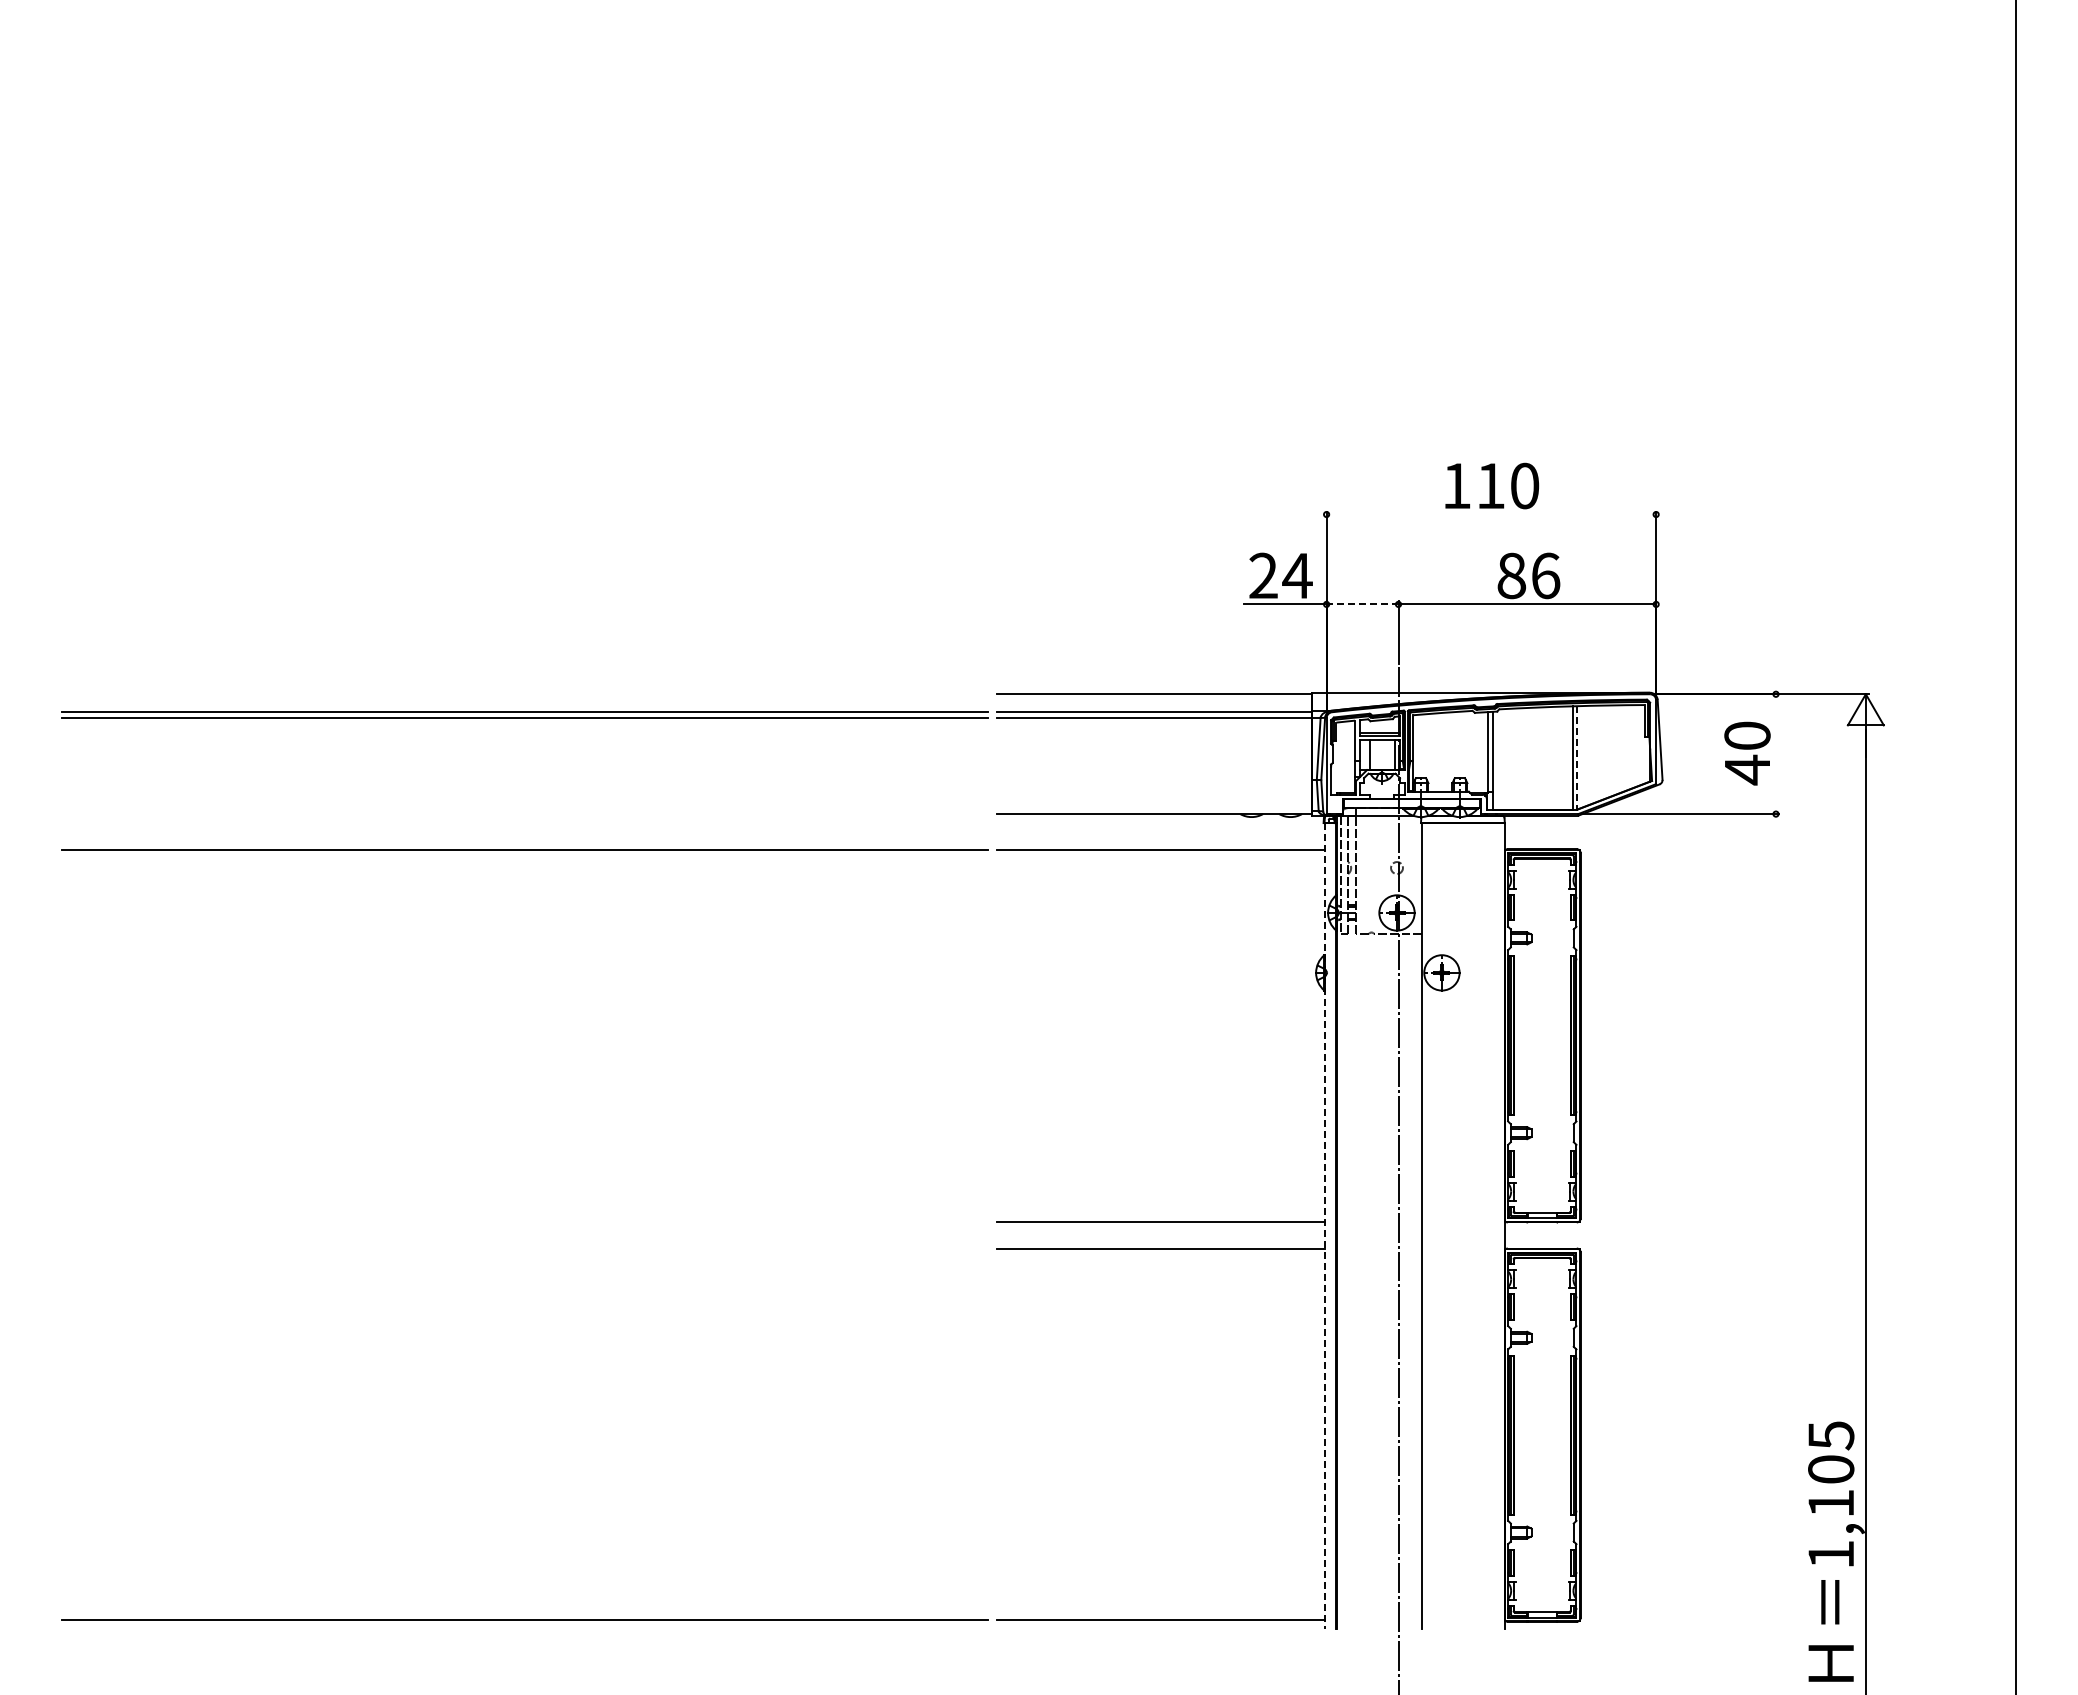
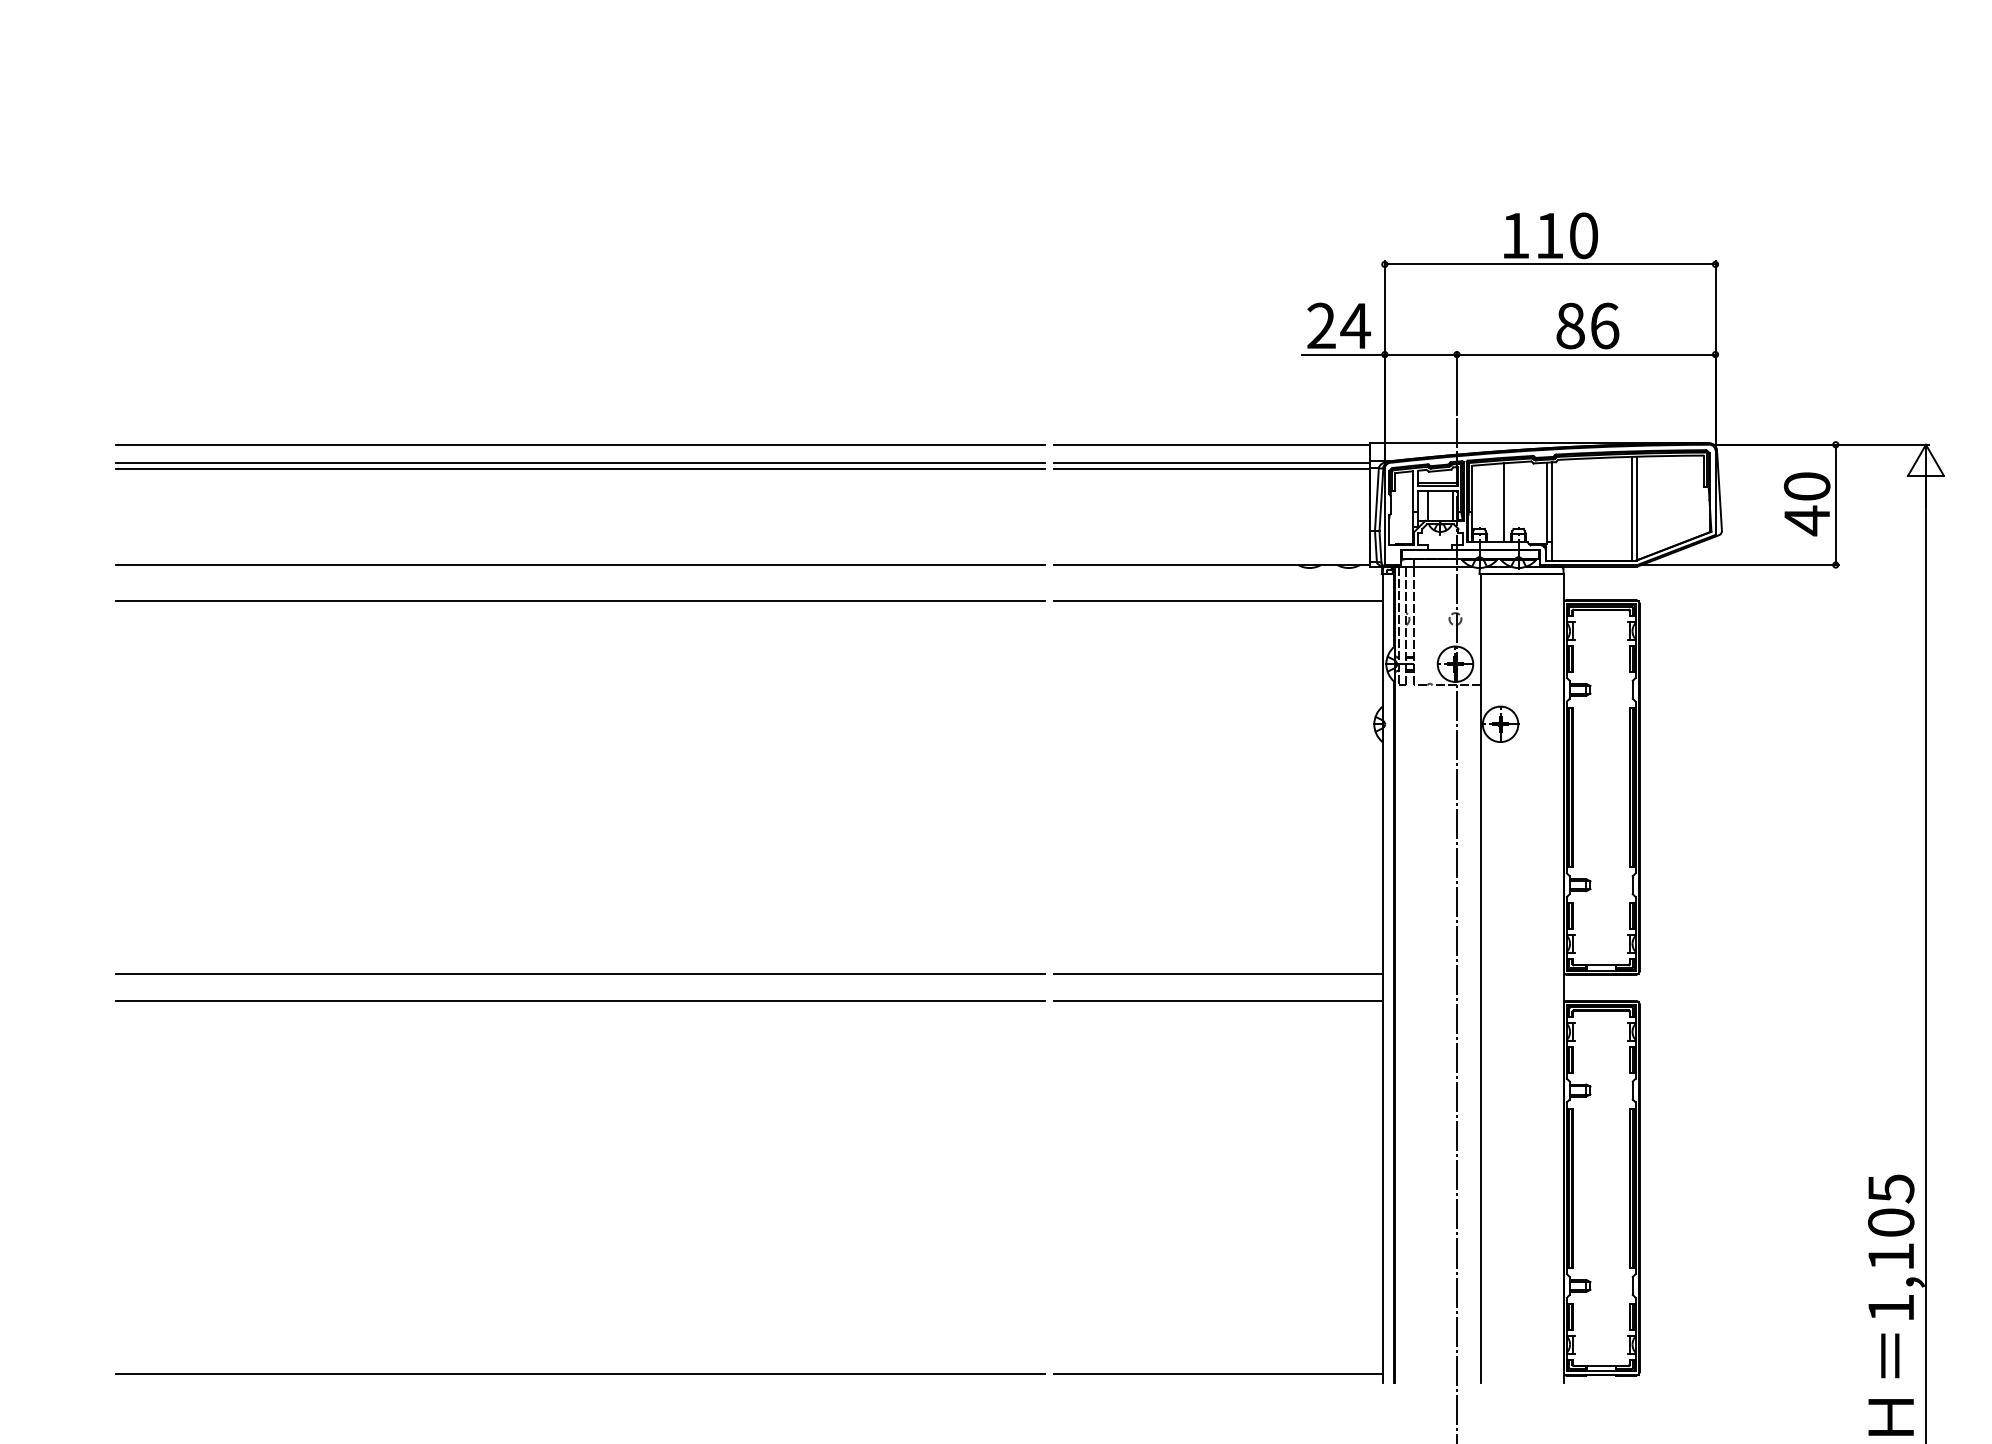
line: (1491, 514) -> (1550, 264), added
line: (1362, 604) -> (1420, 354), dashed -> solid
line: (525, 694) -> (580, 445), added
line: (1444, 751) -> (1503, 502), added
line: (1775, 754) -> (1835, 505), added
line: (1577, 757) -> (1636, 508), dashed -> solid
line: (524, 813) -> (579, 564), added
line: (525, 1221) -> (580, 973), added
line: (1325, 1226) -> (1383, 978), dashed -> solid
line: (525, 1248) -> (580, 1000), added

